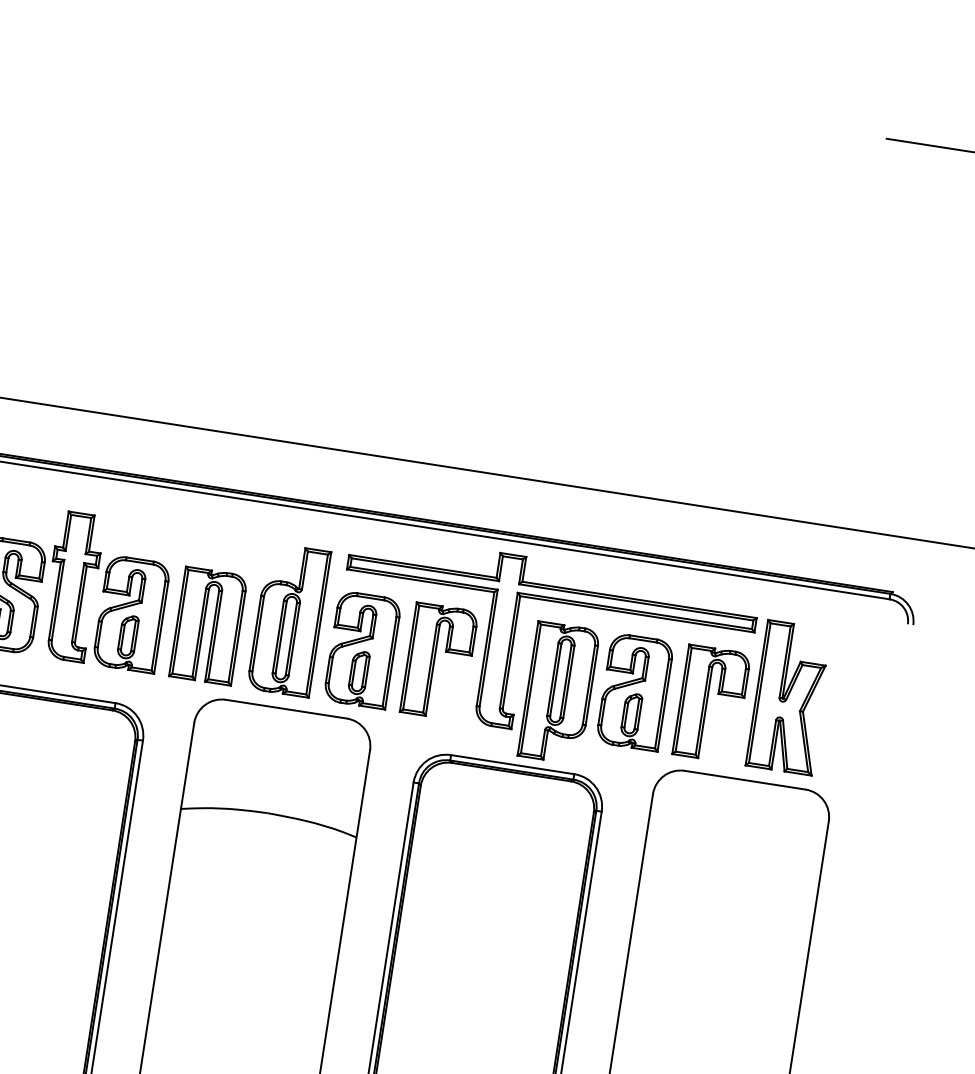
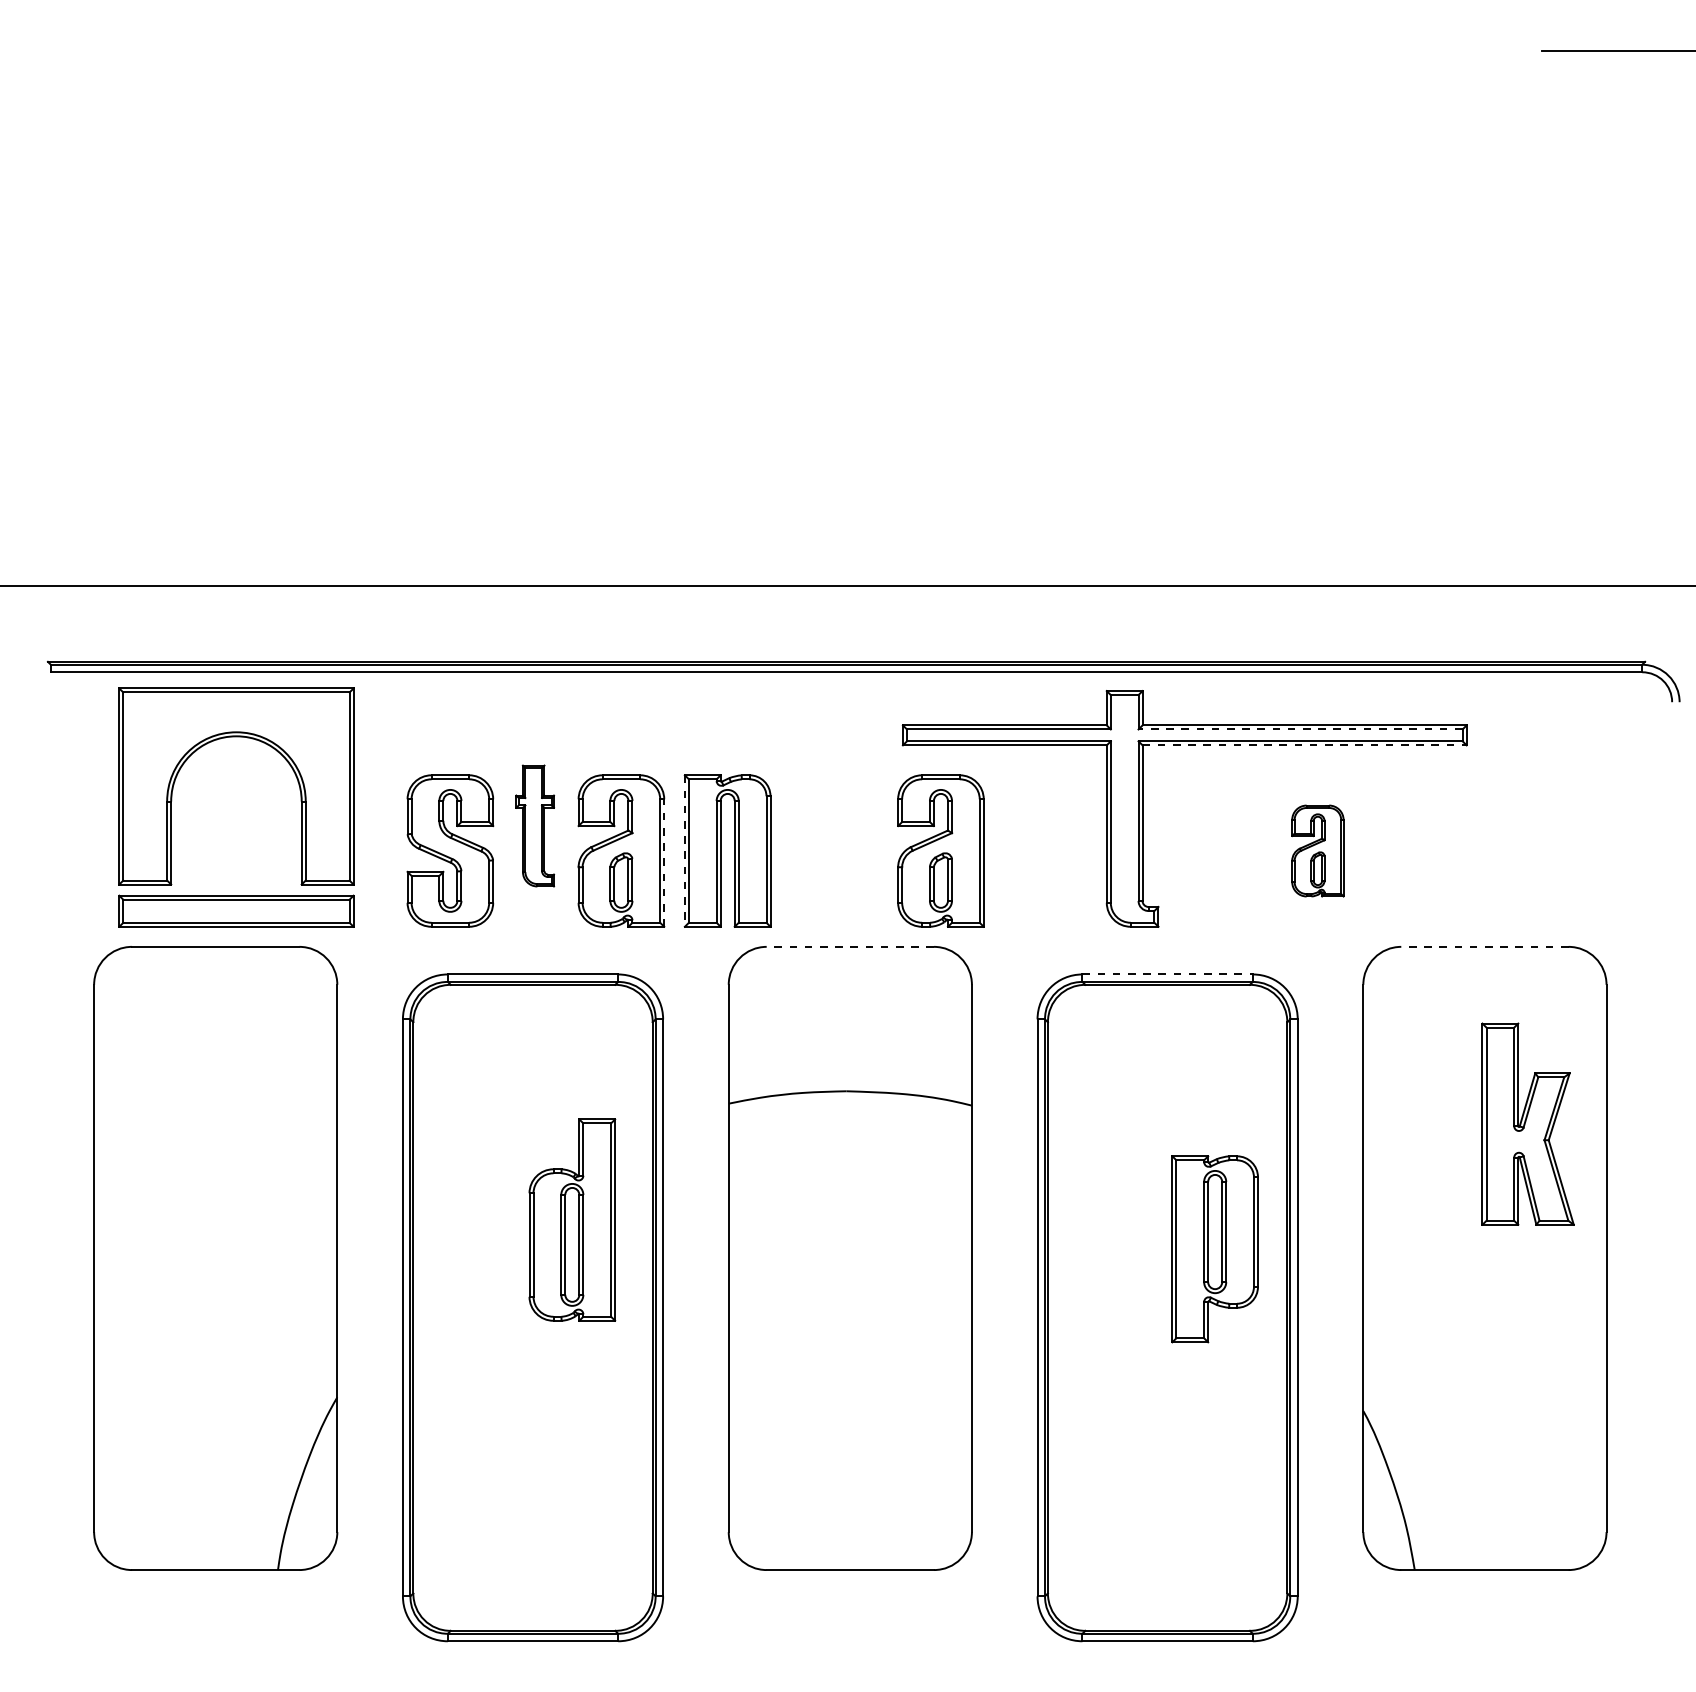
part: (71, 586) -> (534, 825), size x0.6
line: (636, 602) -> (1300, 729), solid -> dashed
line: (637, 614) -> (1305, 745), solid -> dashed
part: (289, 619) -> (572, 1219), moved
line: (177, 621) -> (684, 851), solid -> dashed
line: (161, 628) -> (664, 863), solid -> dashed
part: (439, 661) -> (1046, 850), removed
part: (634, 691) -> (1317, 850), size x0.6
part: (558, 693) -> (1214, 1249), moved
part: (789, 697) -> (1527, 1123), moved
part: (711, 703) -> (1423, 850), removed
line: (286, 708) -> (850, 946), solid -> dashed
line: (513, 764) -> (1168, 974), solid -> dashed
line: (744, 779) -> (1484, 946), solid -> dashed

